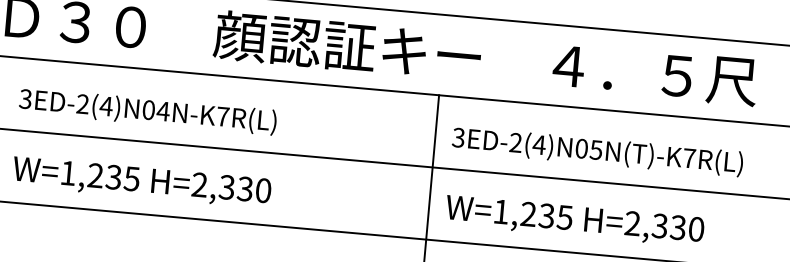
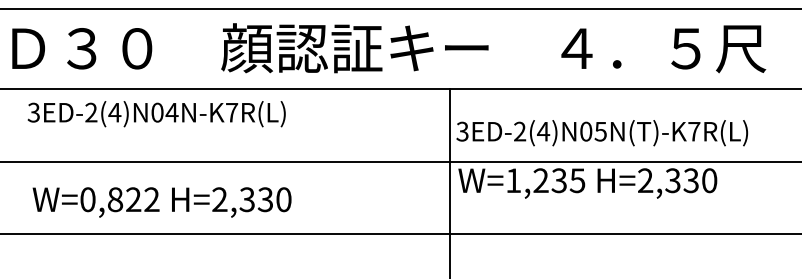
text: (147, 111) -> (156, 114), moved
text: (597, 152) -> (602, 133), moved
text: (99, 175) -> (119, 199), W=1,235 -> W=0,822
text: (574, 221) -> (587, 183), moved

